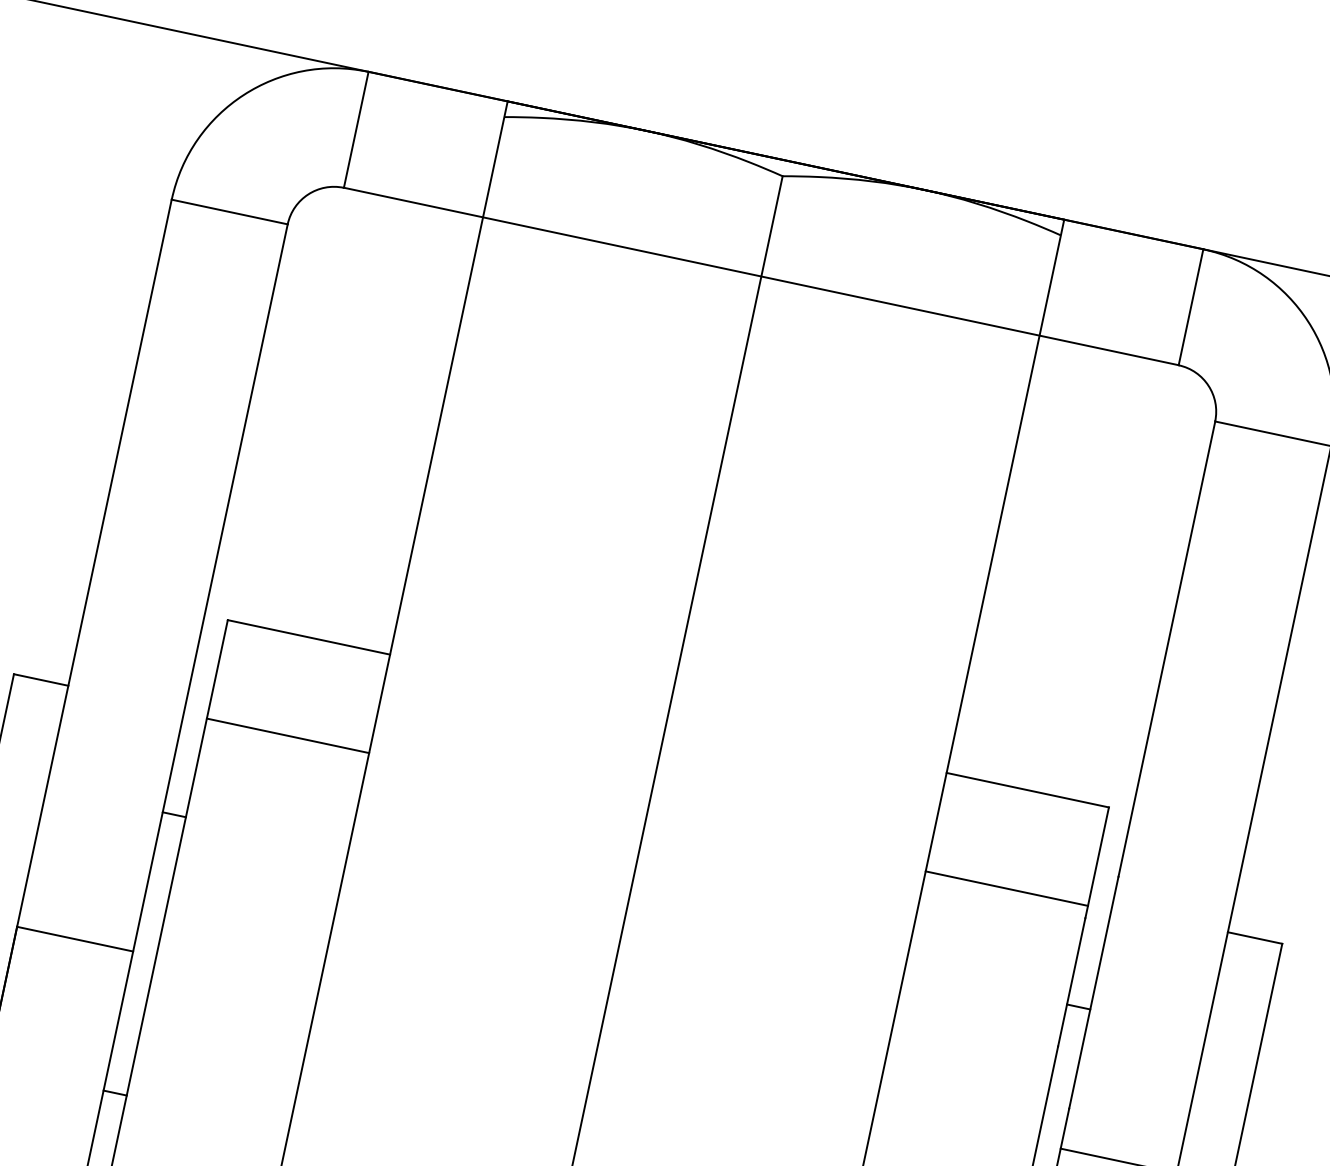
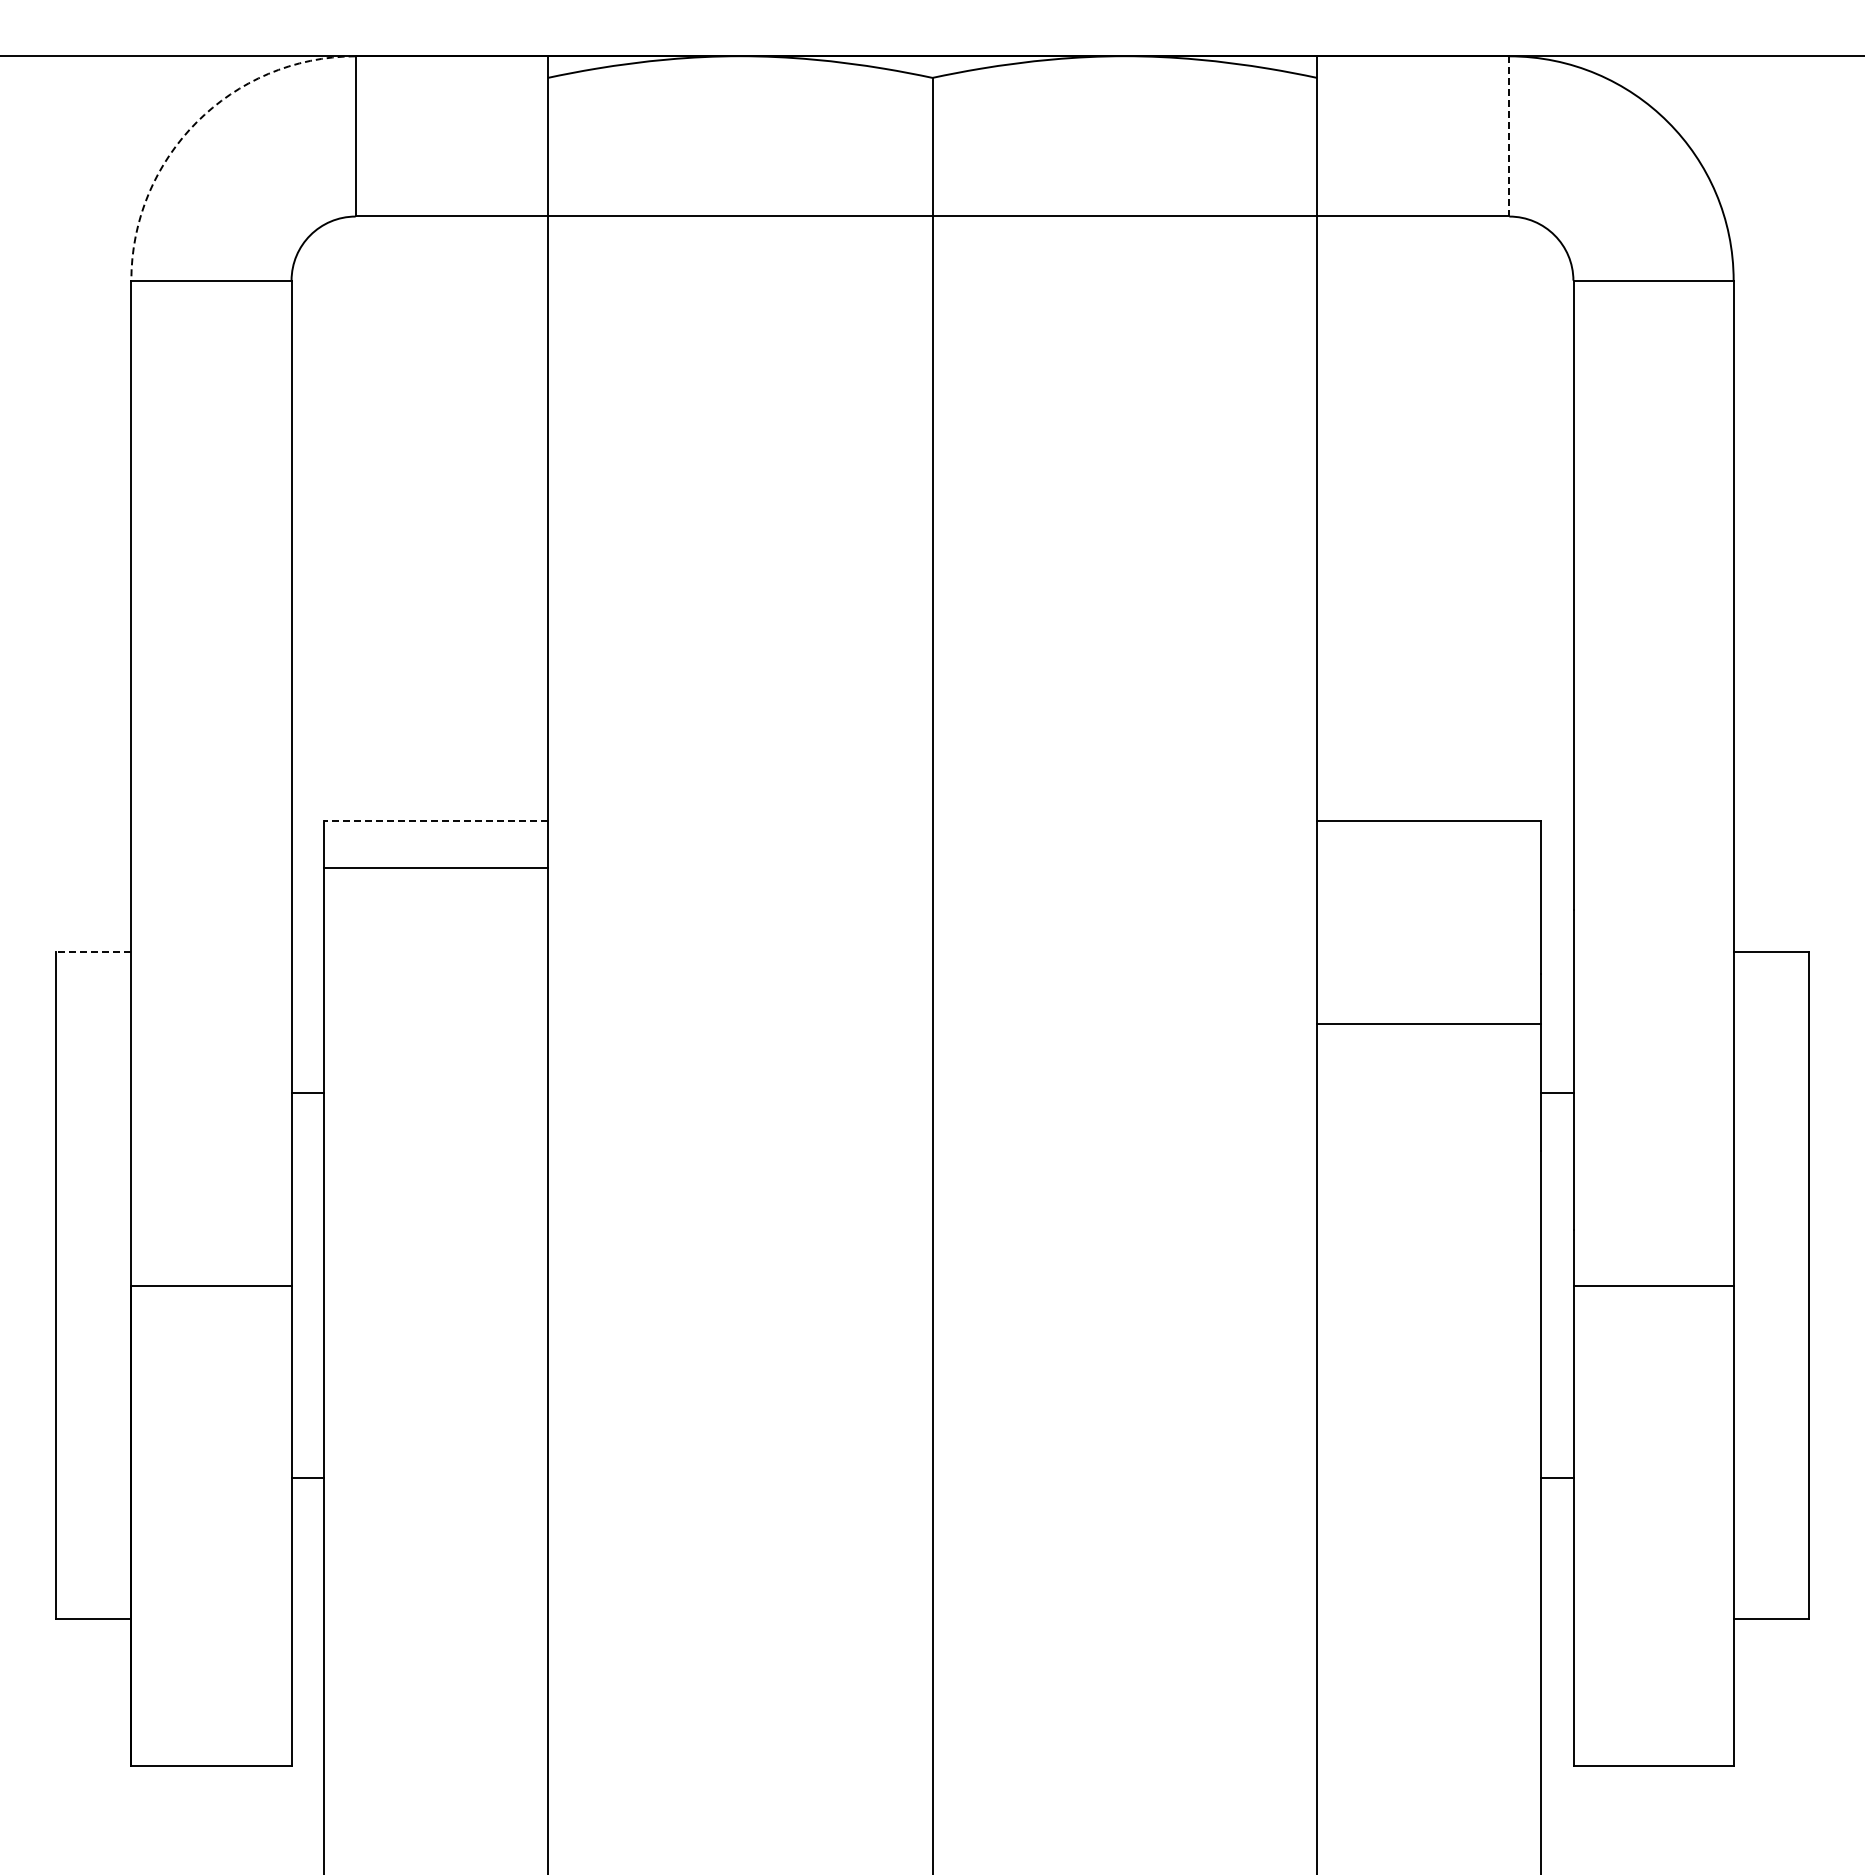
arc: (243, 95) -> (197, 122), solid -> dashed
line: (1191, 307) -> (1509, 136), solid -> dashed
line: (308, 637) -> (435, 820), solid -> dashed
line: (41, 680) -> (93, 952), solid -> dashed
line: (287, 735) -> (435, 867), moved
line: (1007, 888) -> (1429, 1023), moved

